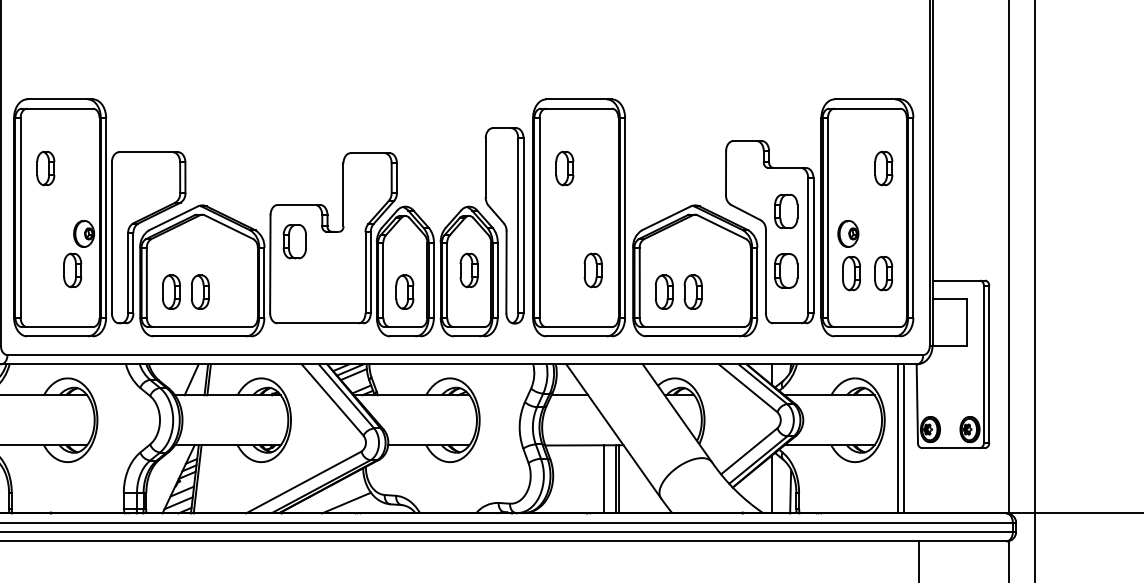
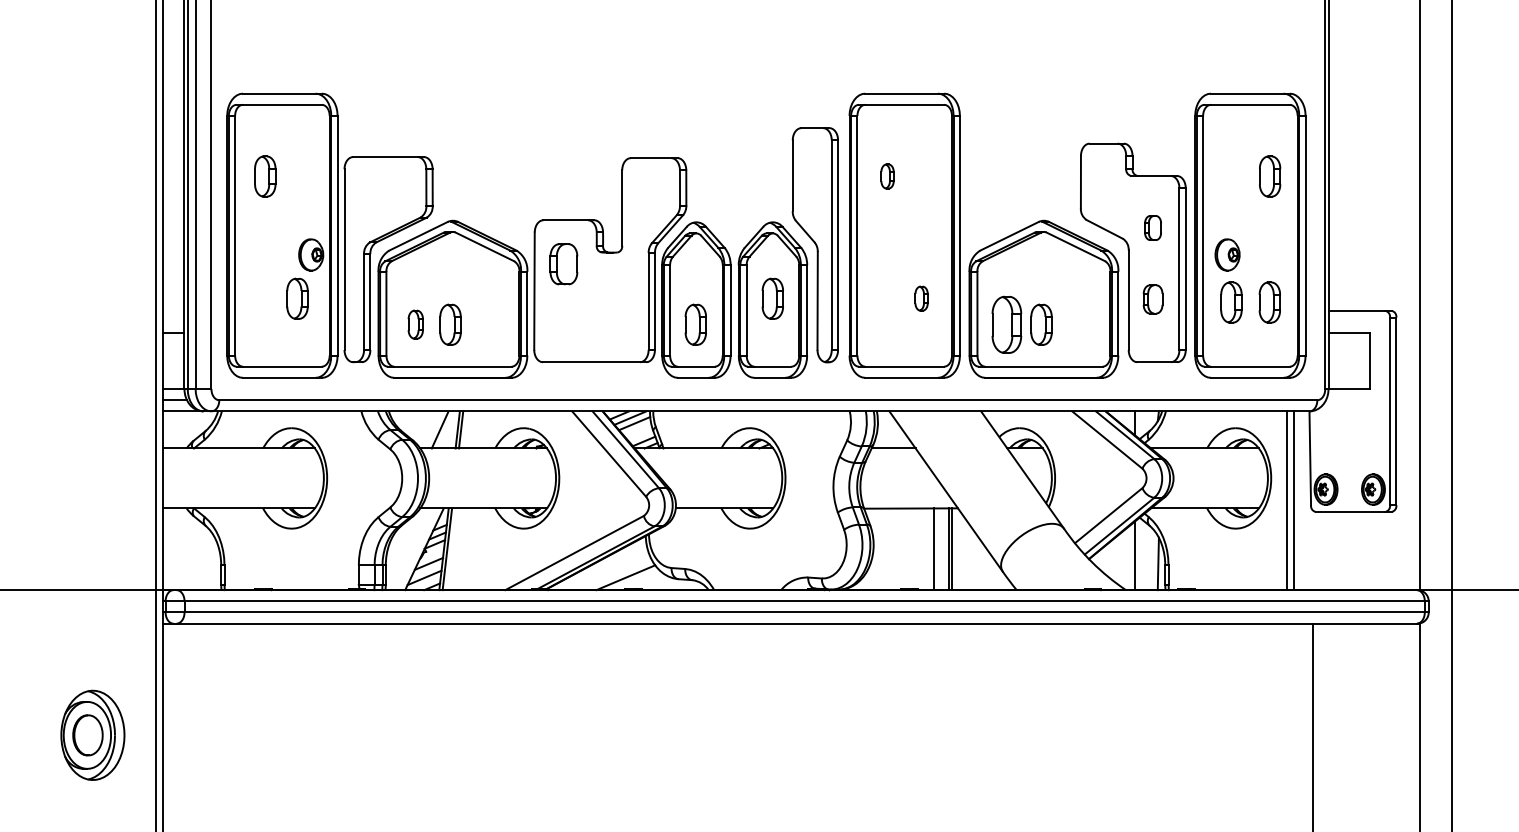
part: (564, 168) -> (887, 176), size x0.6
part: (785, 210) -> (1152, 227), size x0.6
part: (593, 270) -> (921, 298), size x0.6
part: (785, 271) -> (1152, 299), size x0.7
part: (171, 291) -> (415, 324), size x0.7
part: (663, 291) -> (1006, 324), size x1.4

